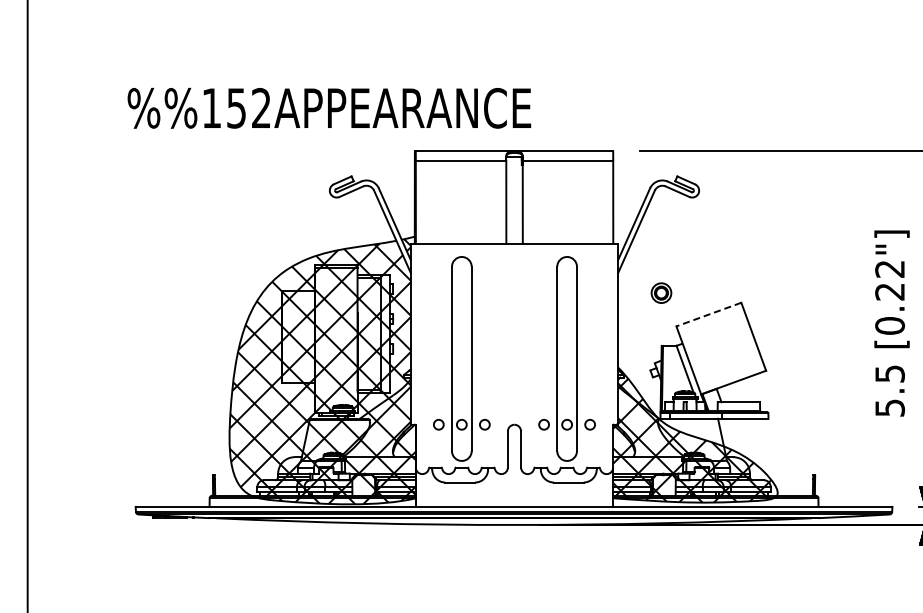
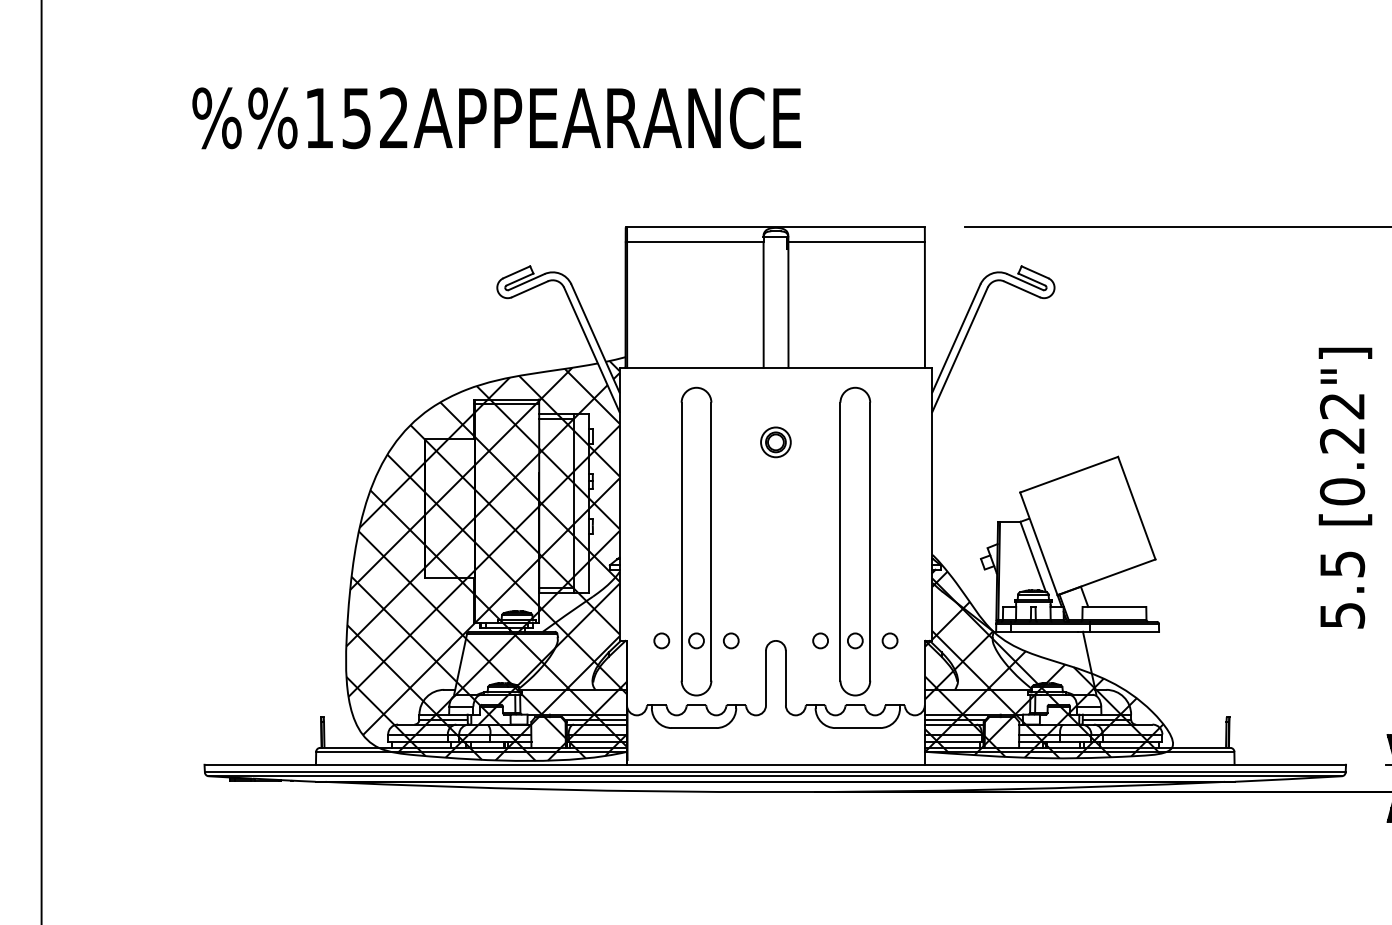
text: (329, 107) -> (496, 117), moved
part: (661, 292) -> (775, 441), moved
line: (708, 314) -> (1068, 474), dashed -> solid

